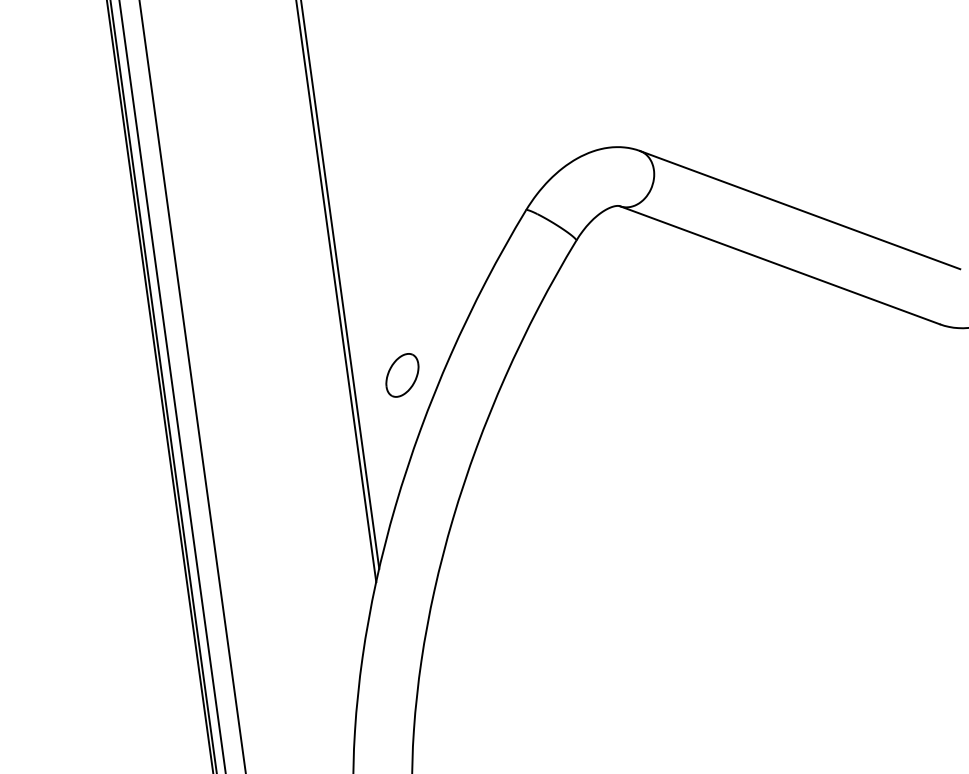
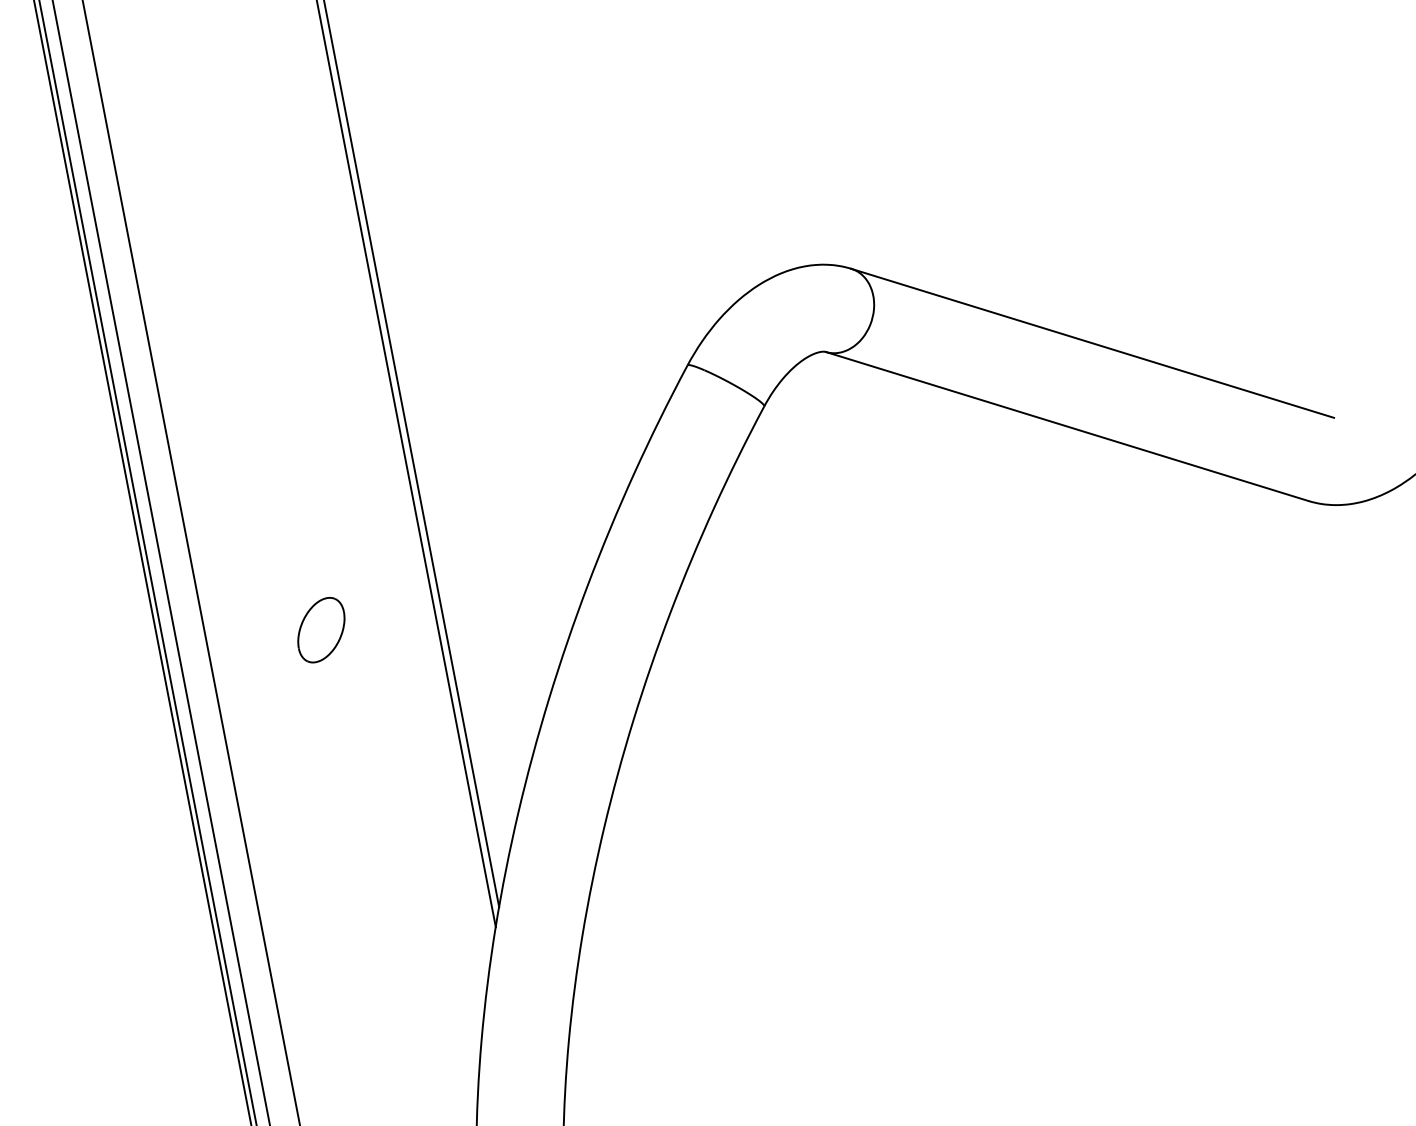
part: (402, 375) -> (321, 630), moved

